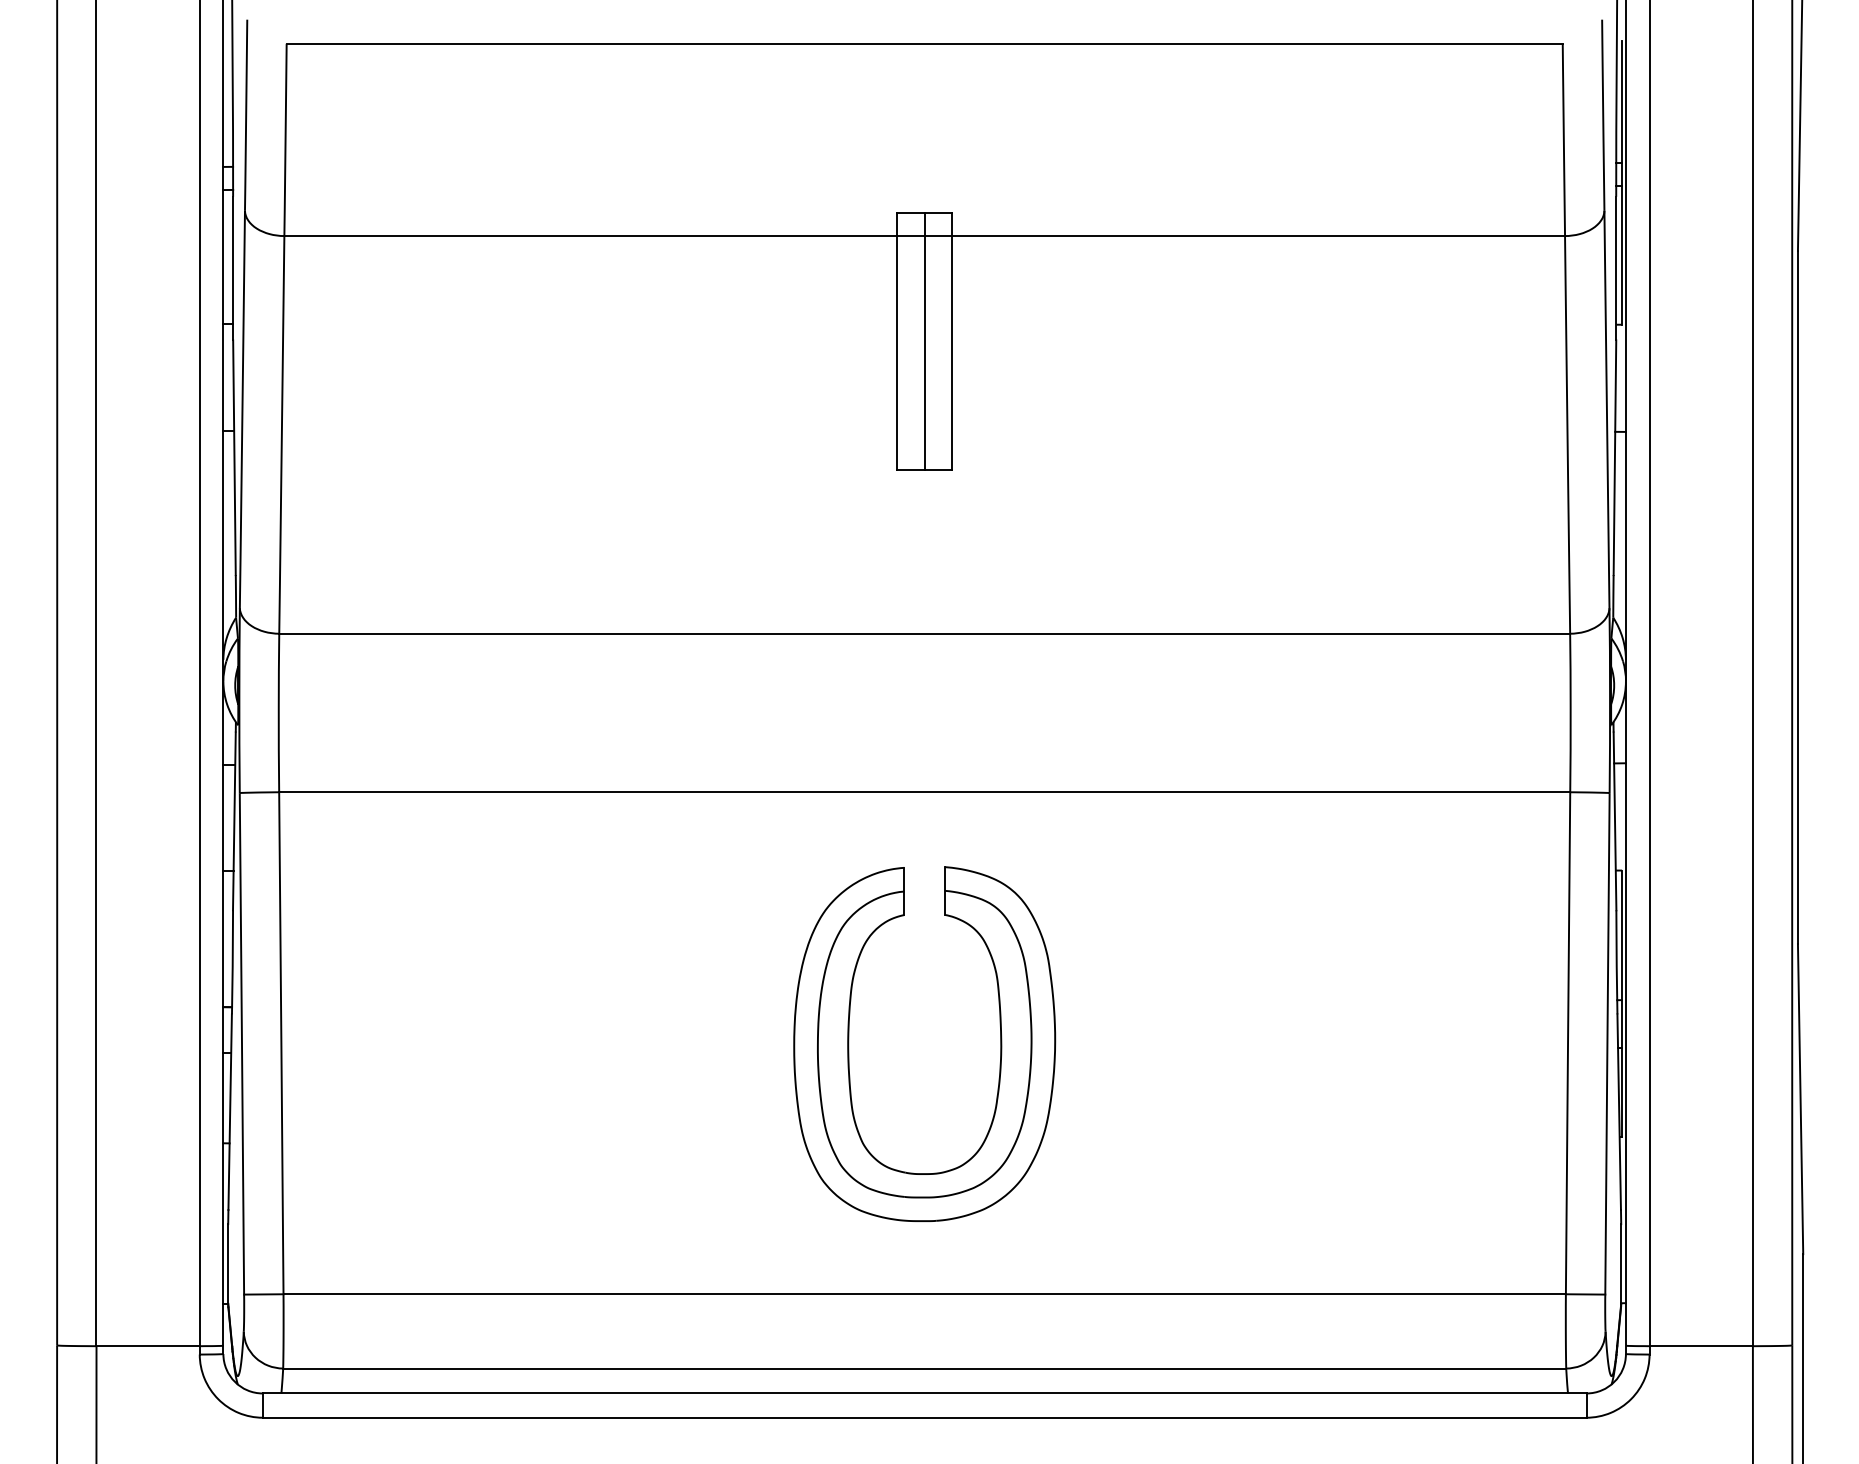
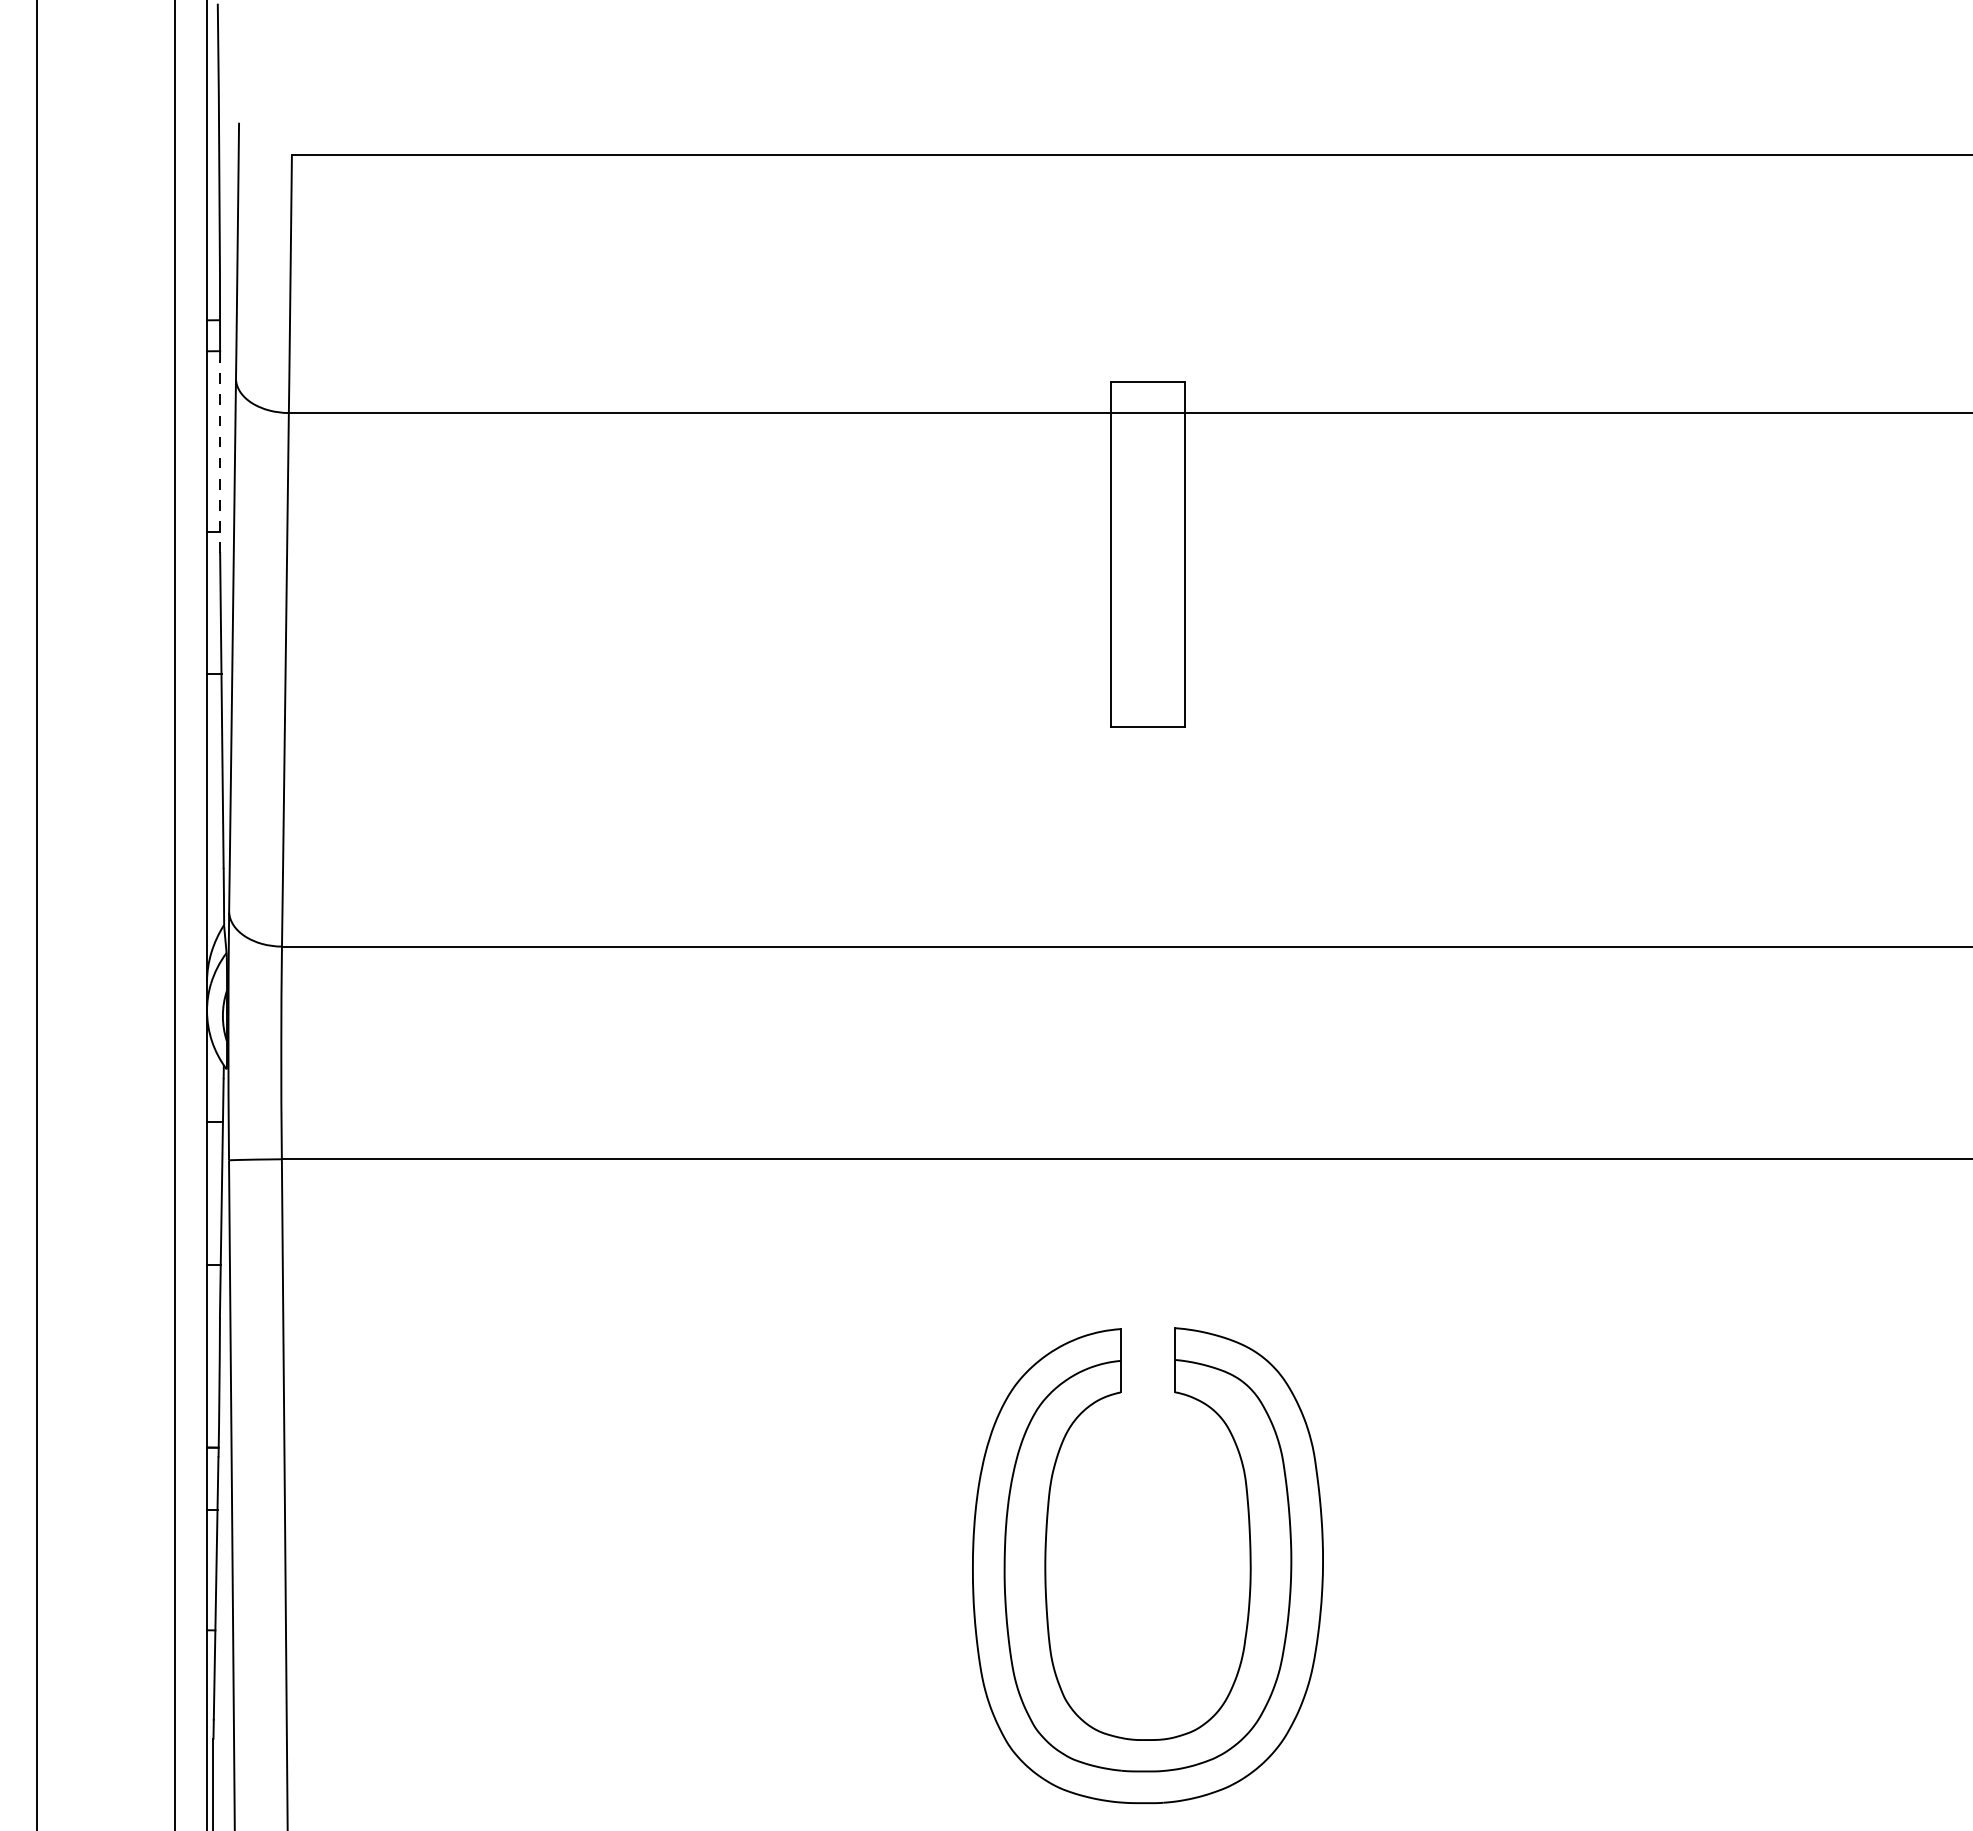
line: (233, 268) -> (220, 456), solid -> dashed
line: (924, 341) -> (1147, 554), removed
part: (849, 1043) -> (1047, 1564), moved

